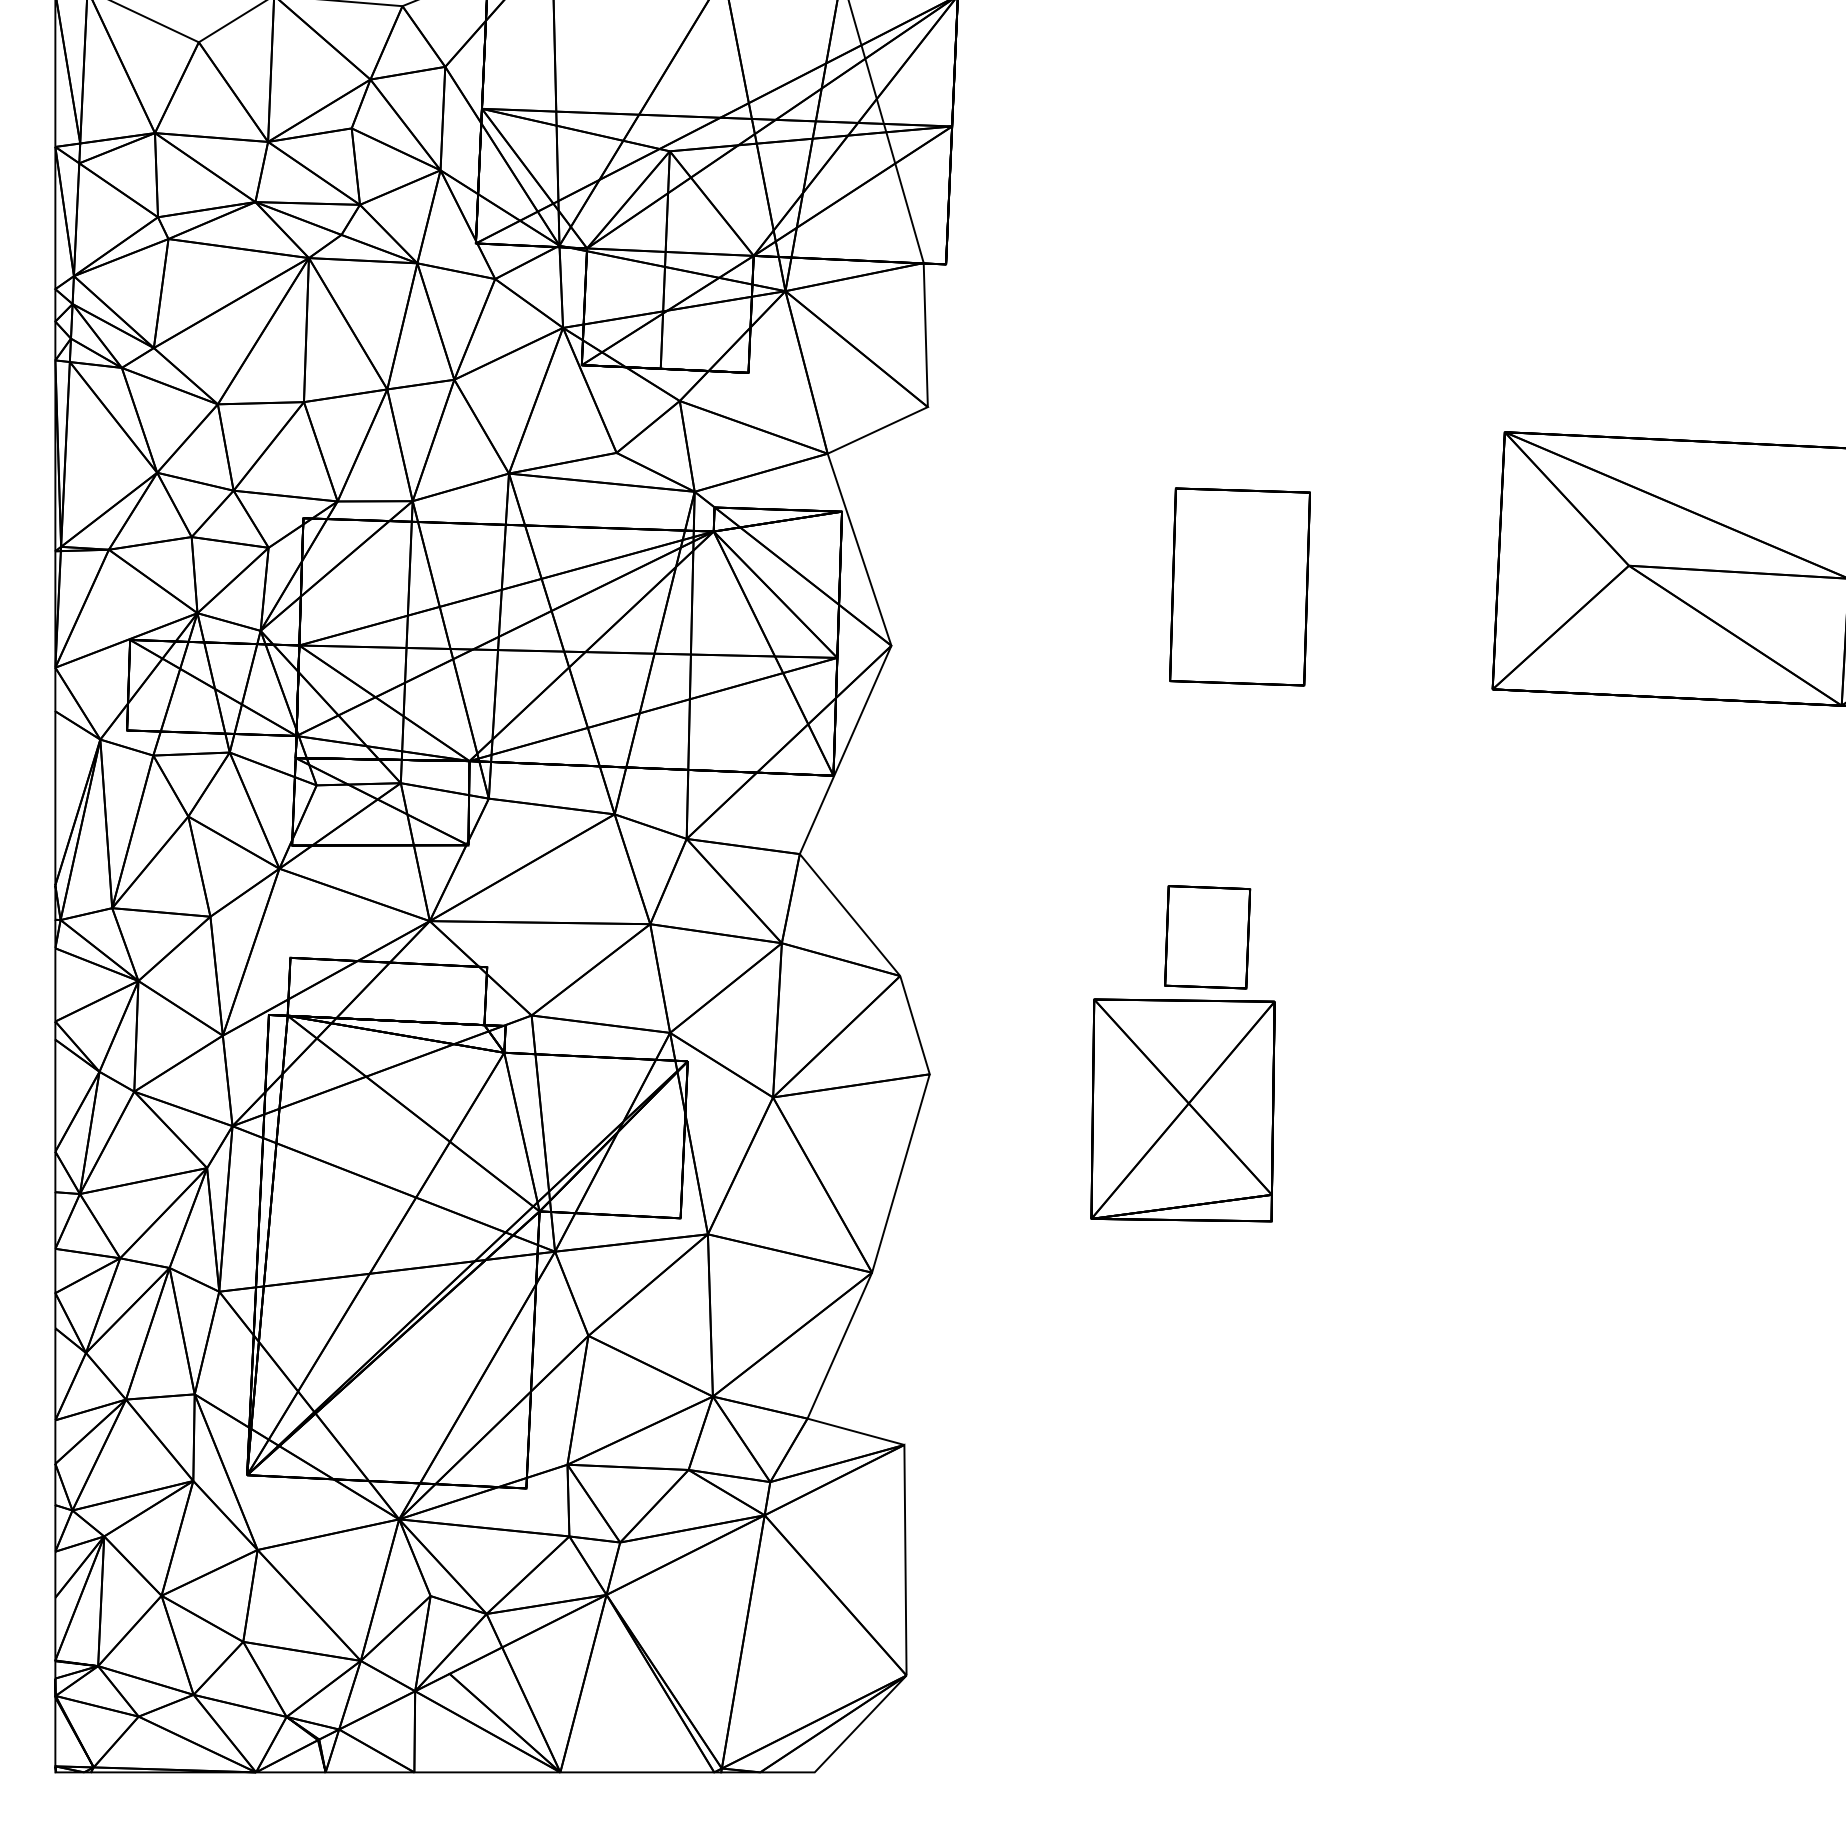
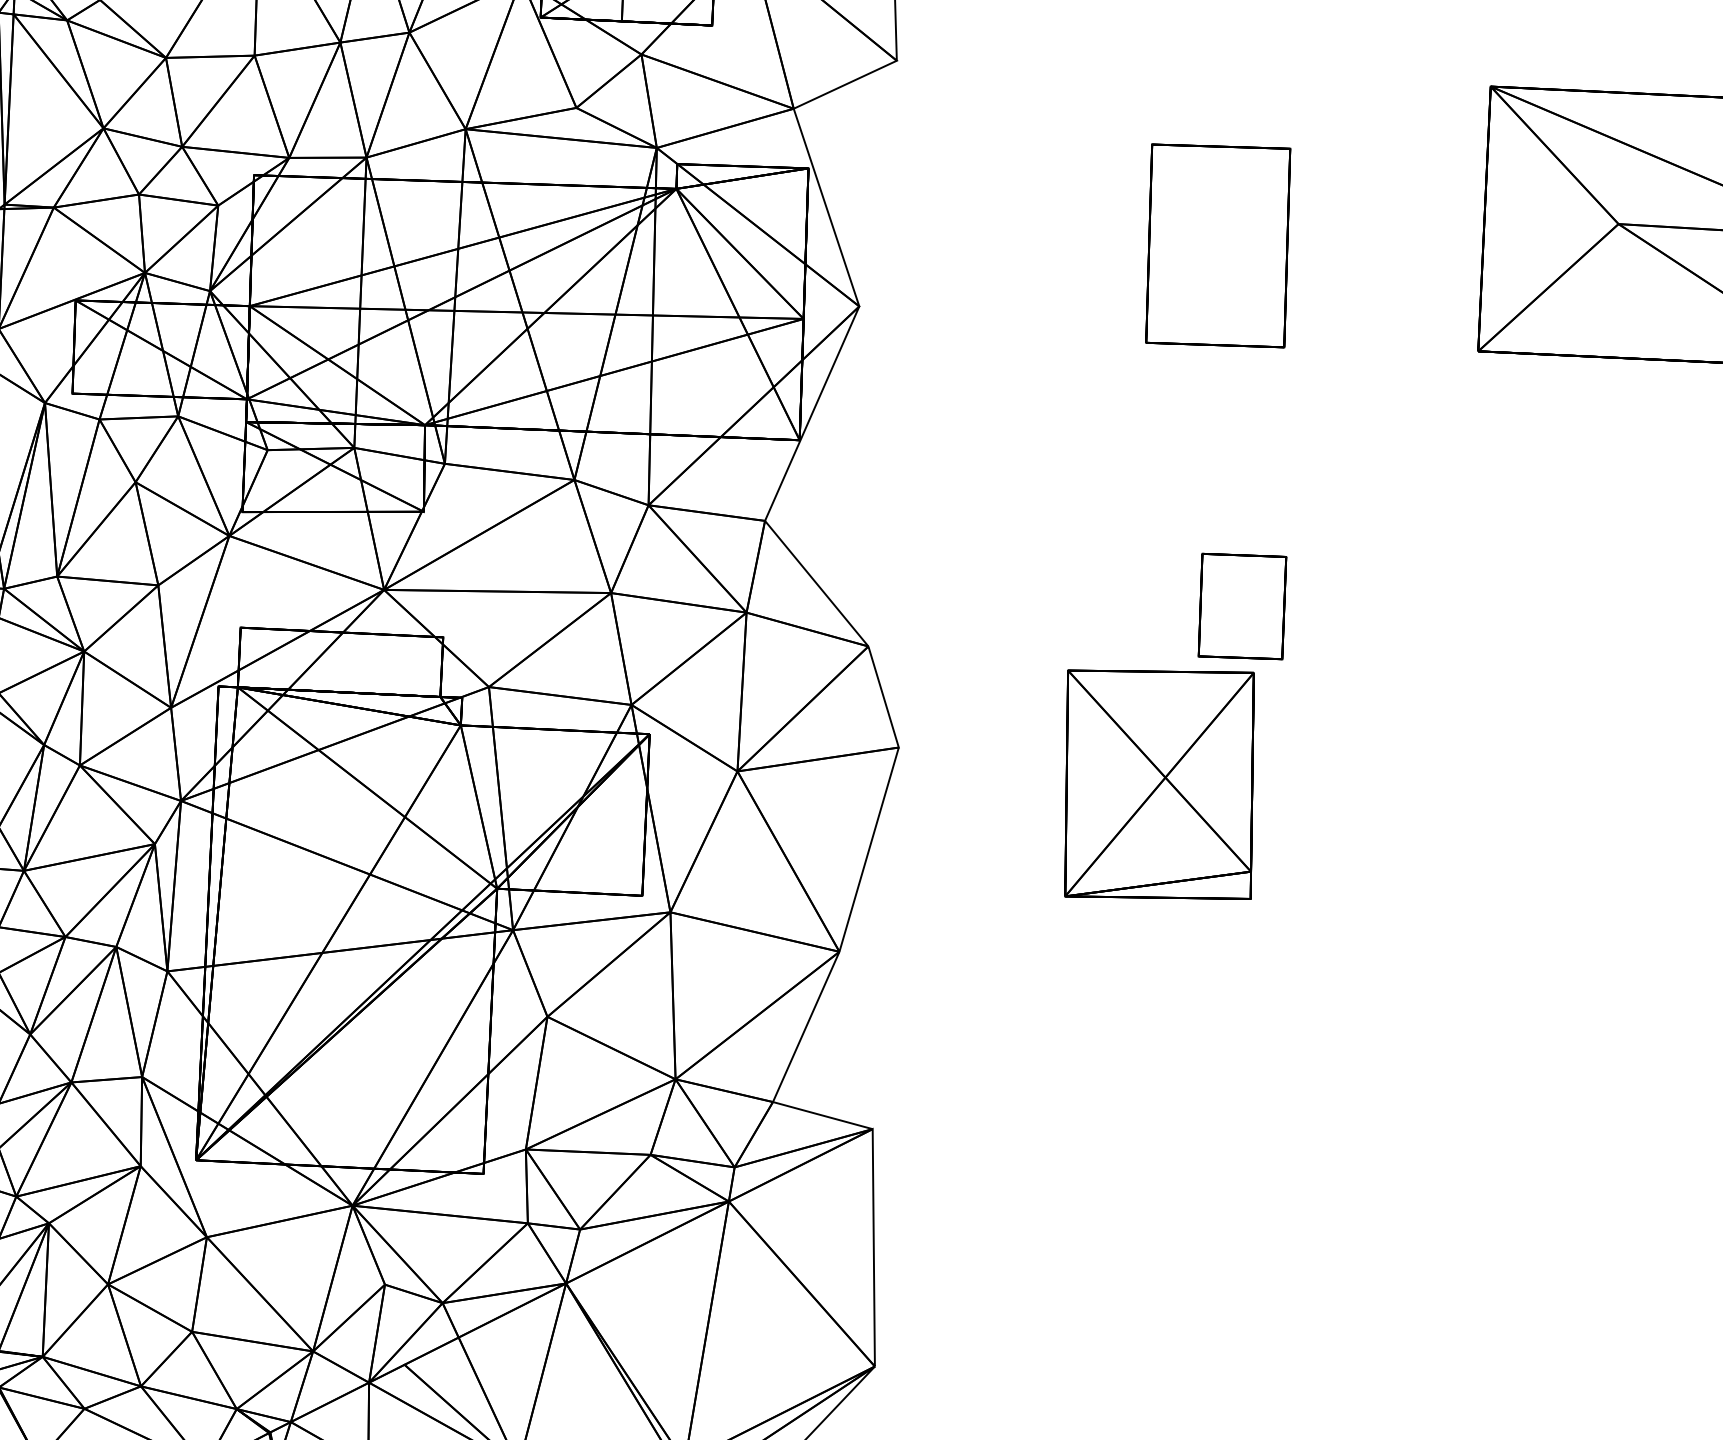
part: (1207, 937) -> (1242, 606), moved

